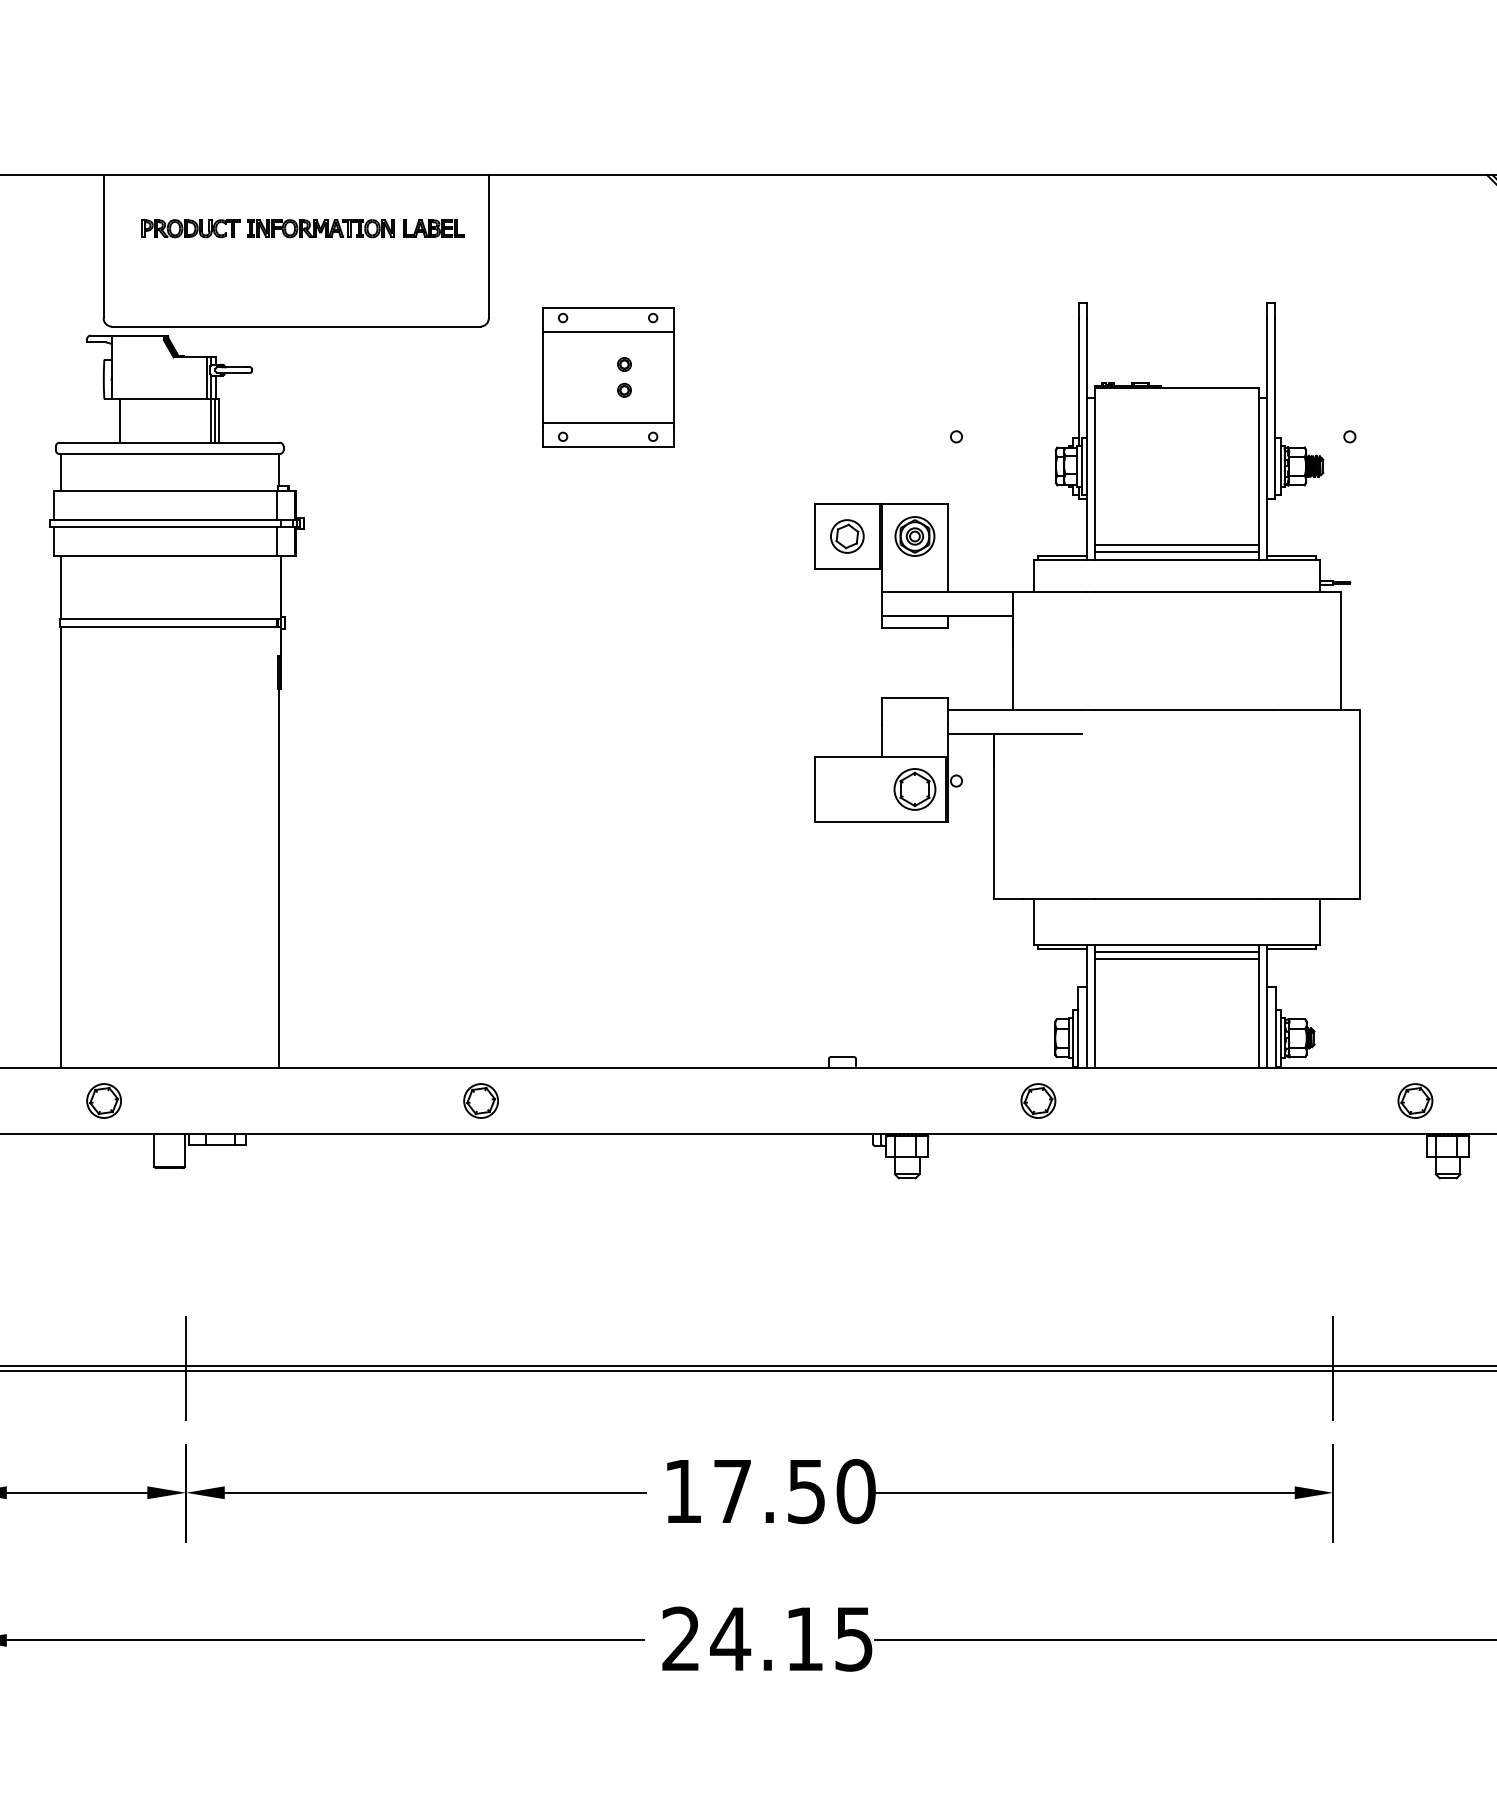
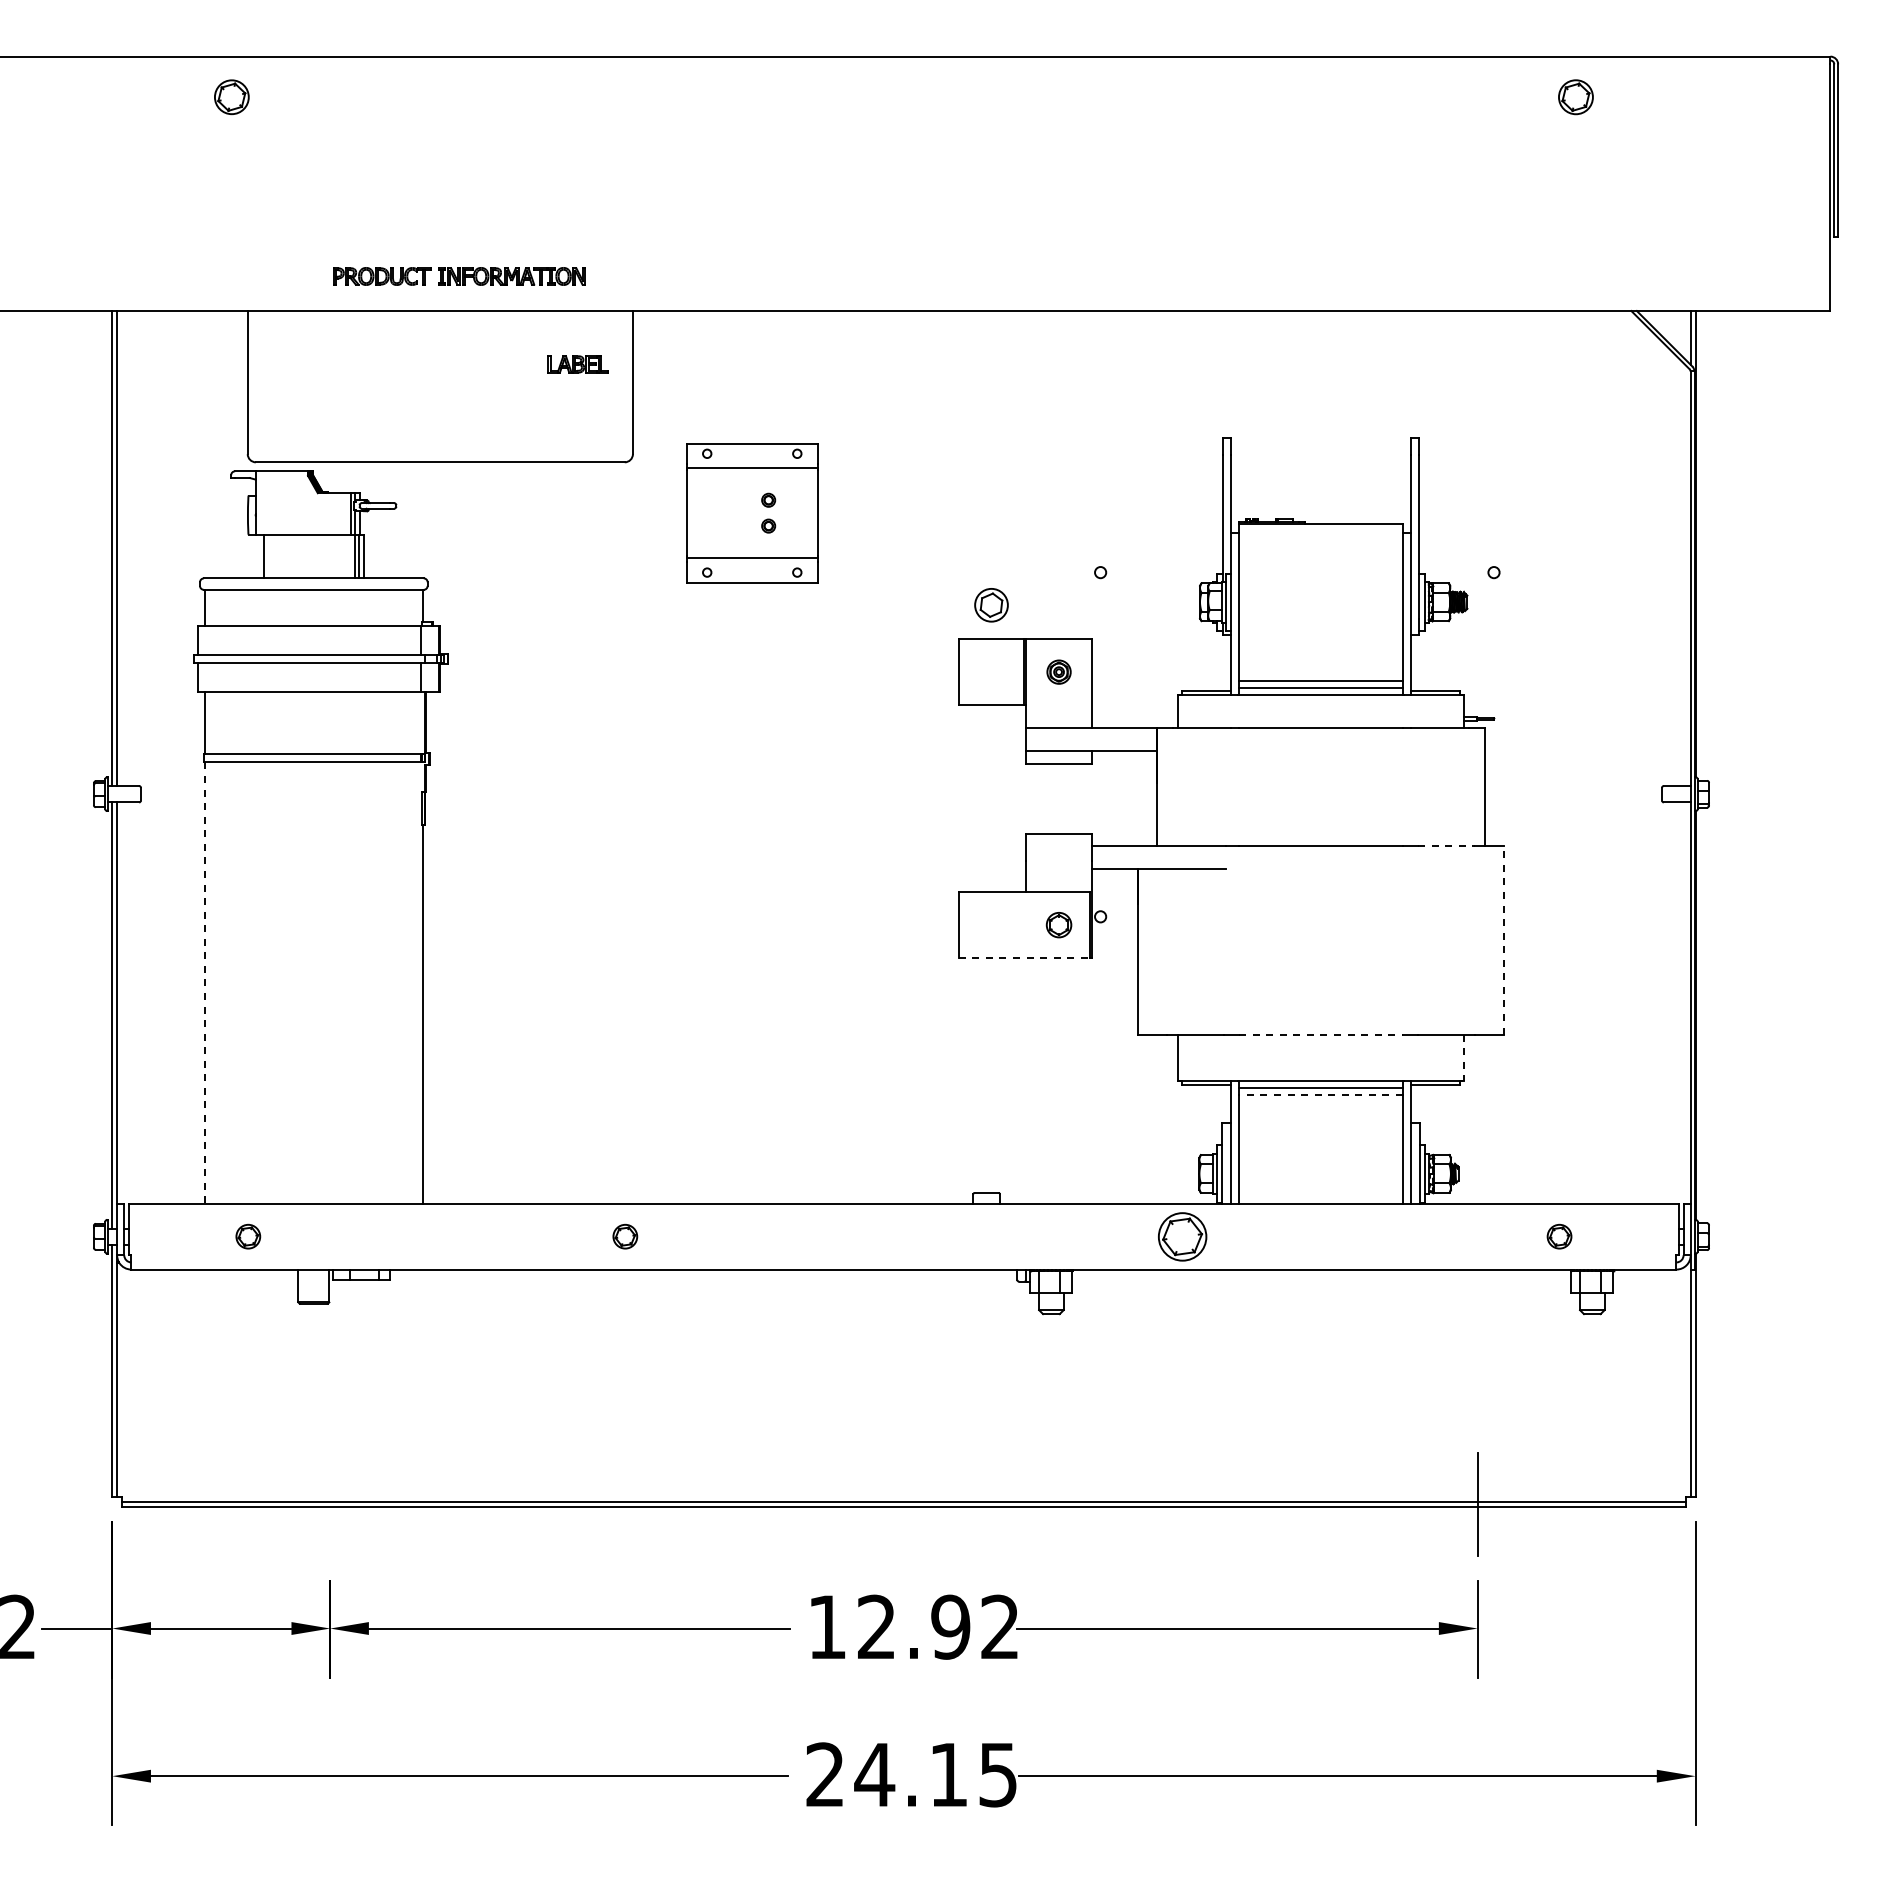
part: (268, 228) -> (459, 276), moved
part: (914, 535) -> (1058, 671), size x0.6
part: (847, 536) -> (991, 605), moved
line: (1302, 710) -> (1446, 846), solid -> dashed
part: (914, 788) -> (1058, 924), size x0.6
line: (1359, 803) -> (1503, 939), solid -> dashed
line: (880, 822) -> (1024, 958), solid -> dashed
line: (60, 847) -> (204, 983), solid -> dashed
line: (1177, 898) -> (1321, 1034), solid -> dashed
line: (1320, 922) -> (1464, 1058), solid -> dashed
line: (1177, 959) -> (1321, 1095), solid -> dashed
part: (104, 1100) -> (248, 1236), size x0.7
part: (481, 1100) -> (625, 1236), size x0.7
part: (1038, 1100) -> (1182, 1236), size x1.4
part: (1415, 1100) -> (1559, 1236), size x0.7
line: (186, 1368) -> (330, 1504), removed
text: (794, 1490) -> (938, 1626), 17.50 -> 12.92

